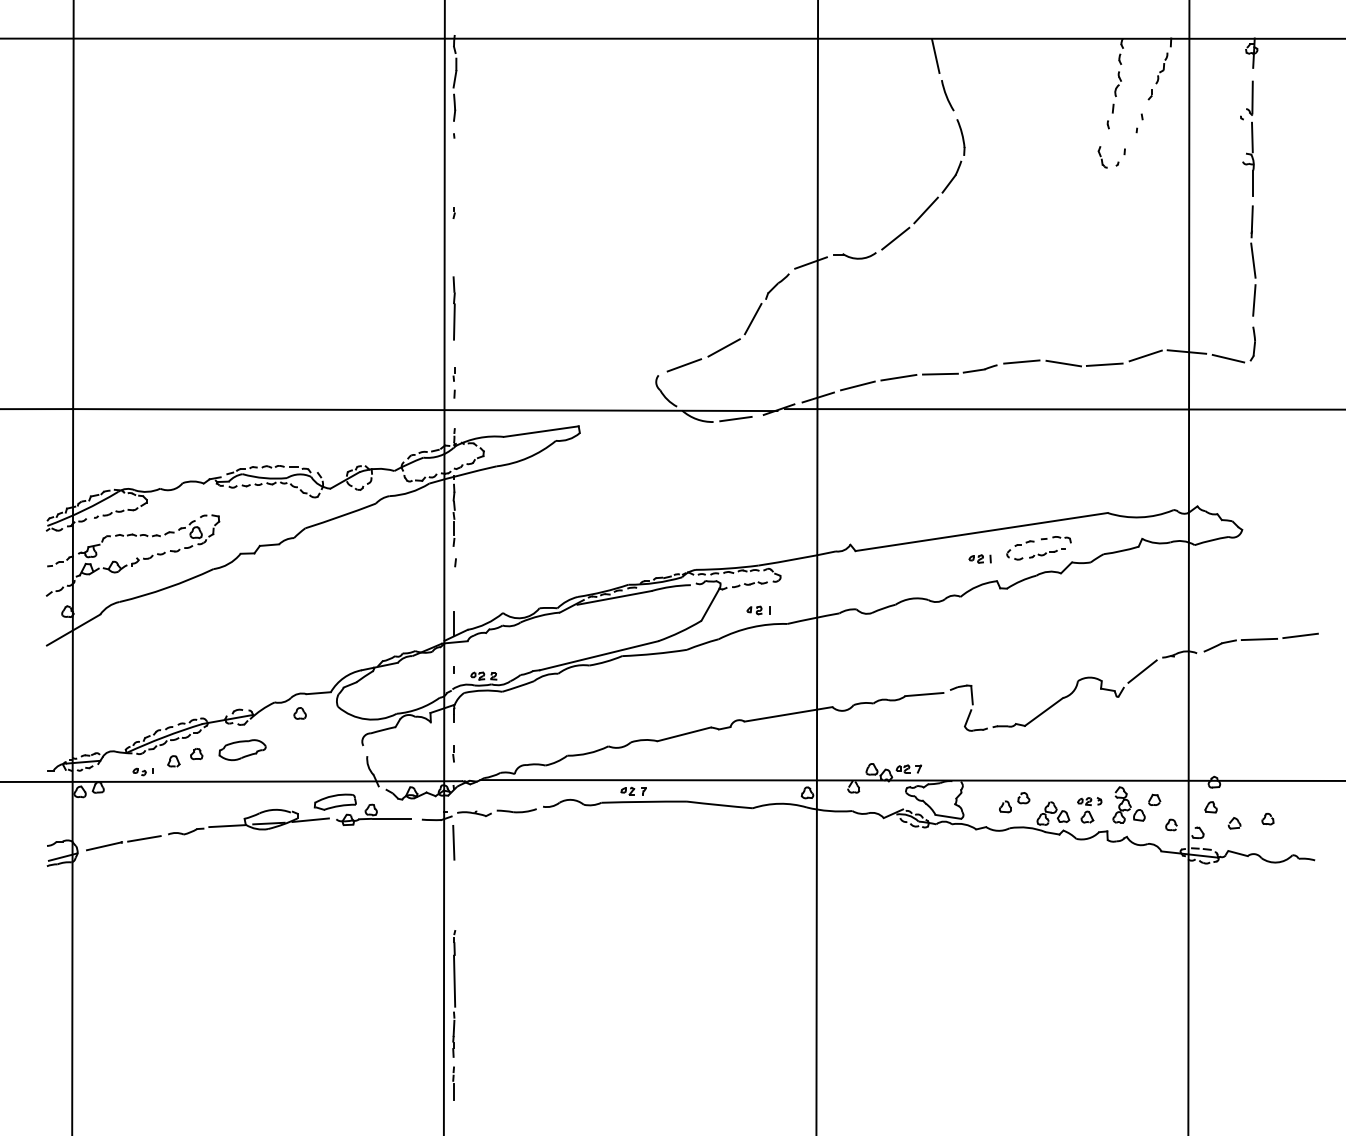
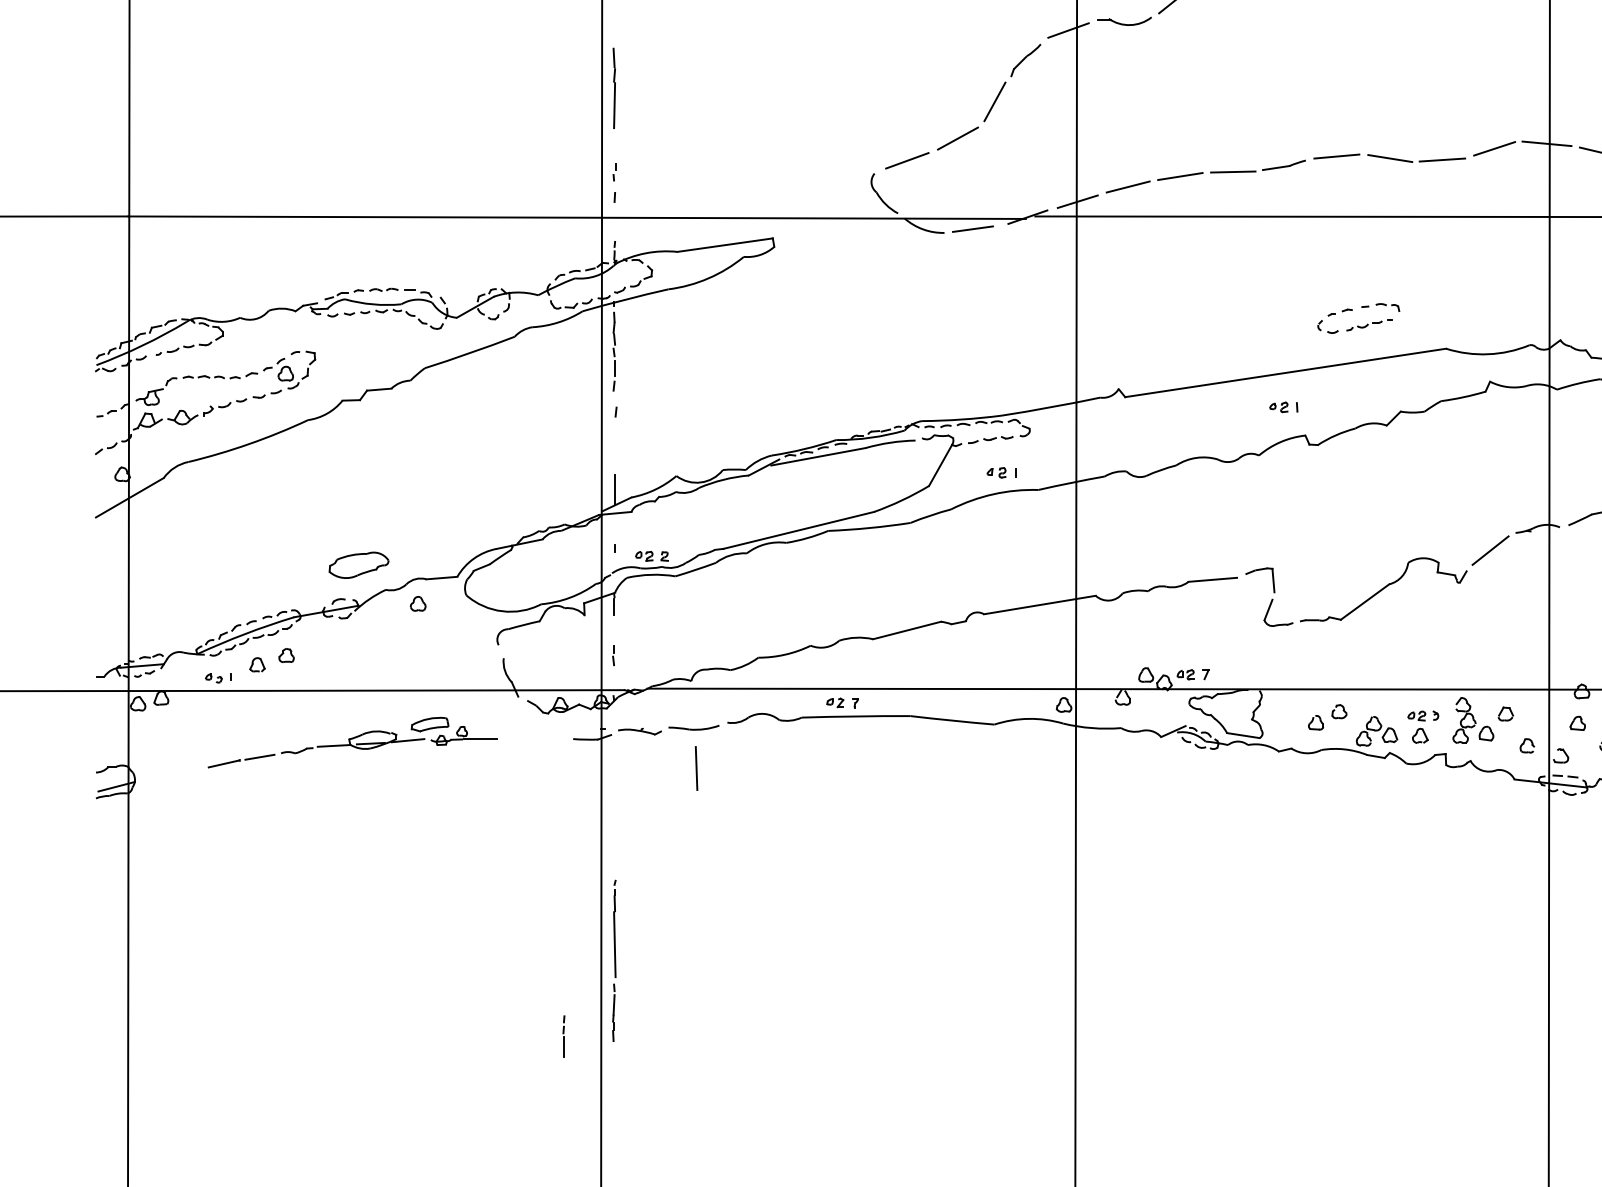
part: (1038, 548) -> (1358, 318), moved
part: (242, 750) -> (358, 565), moved
part: (248, 822) -> (352, 742), size x0.7
line: (453, 842) -> (696, 768), moved
line: (453, 1083) -> (563, 1036), moved

